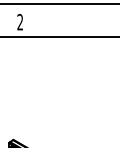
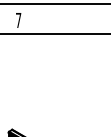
text: (20, 22) -> (18, 20), 2 -> 7

